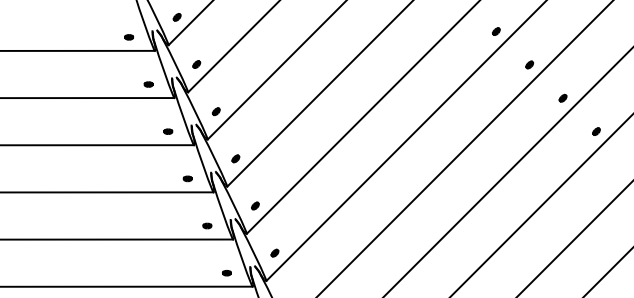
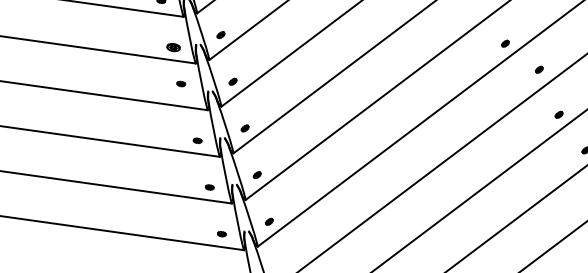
part: (529, 64) -> (539, 69), moved
part: (148, 84) -> (173, 47), size x1.6
part: (168, 131) -> (181, 83), moved

